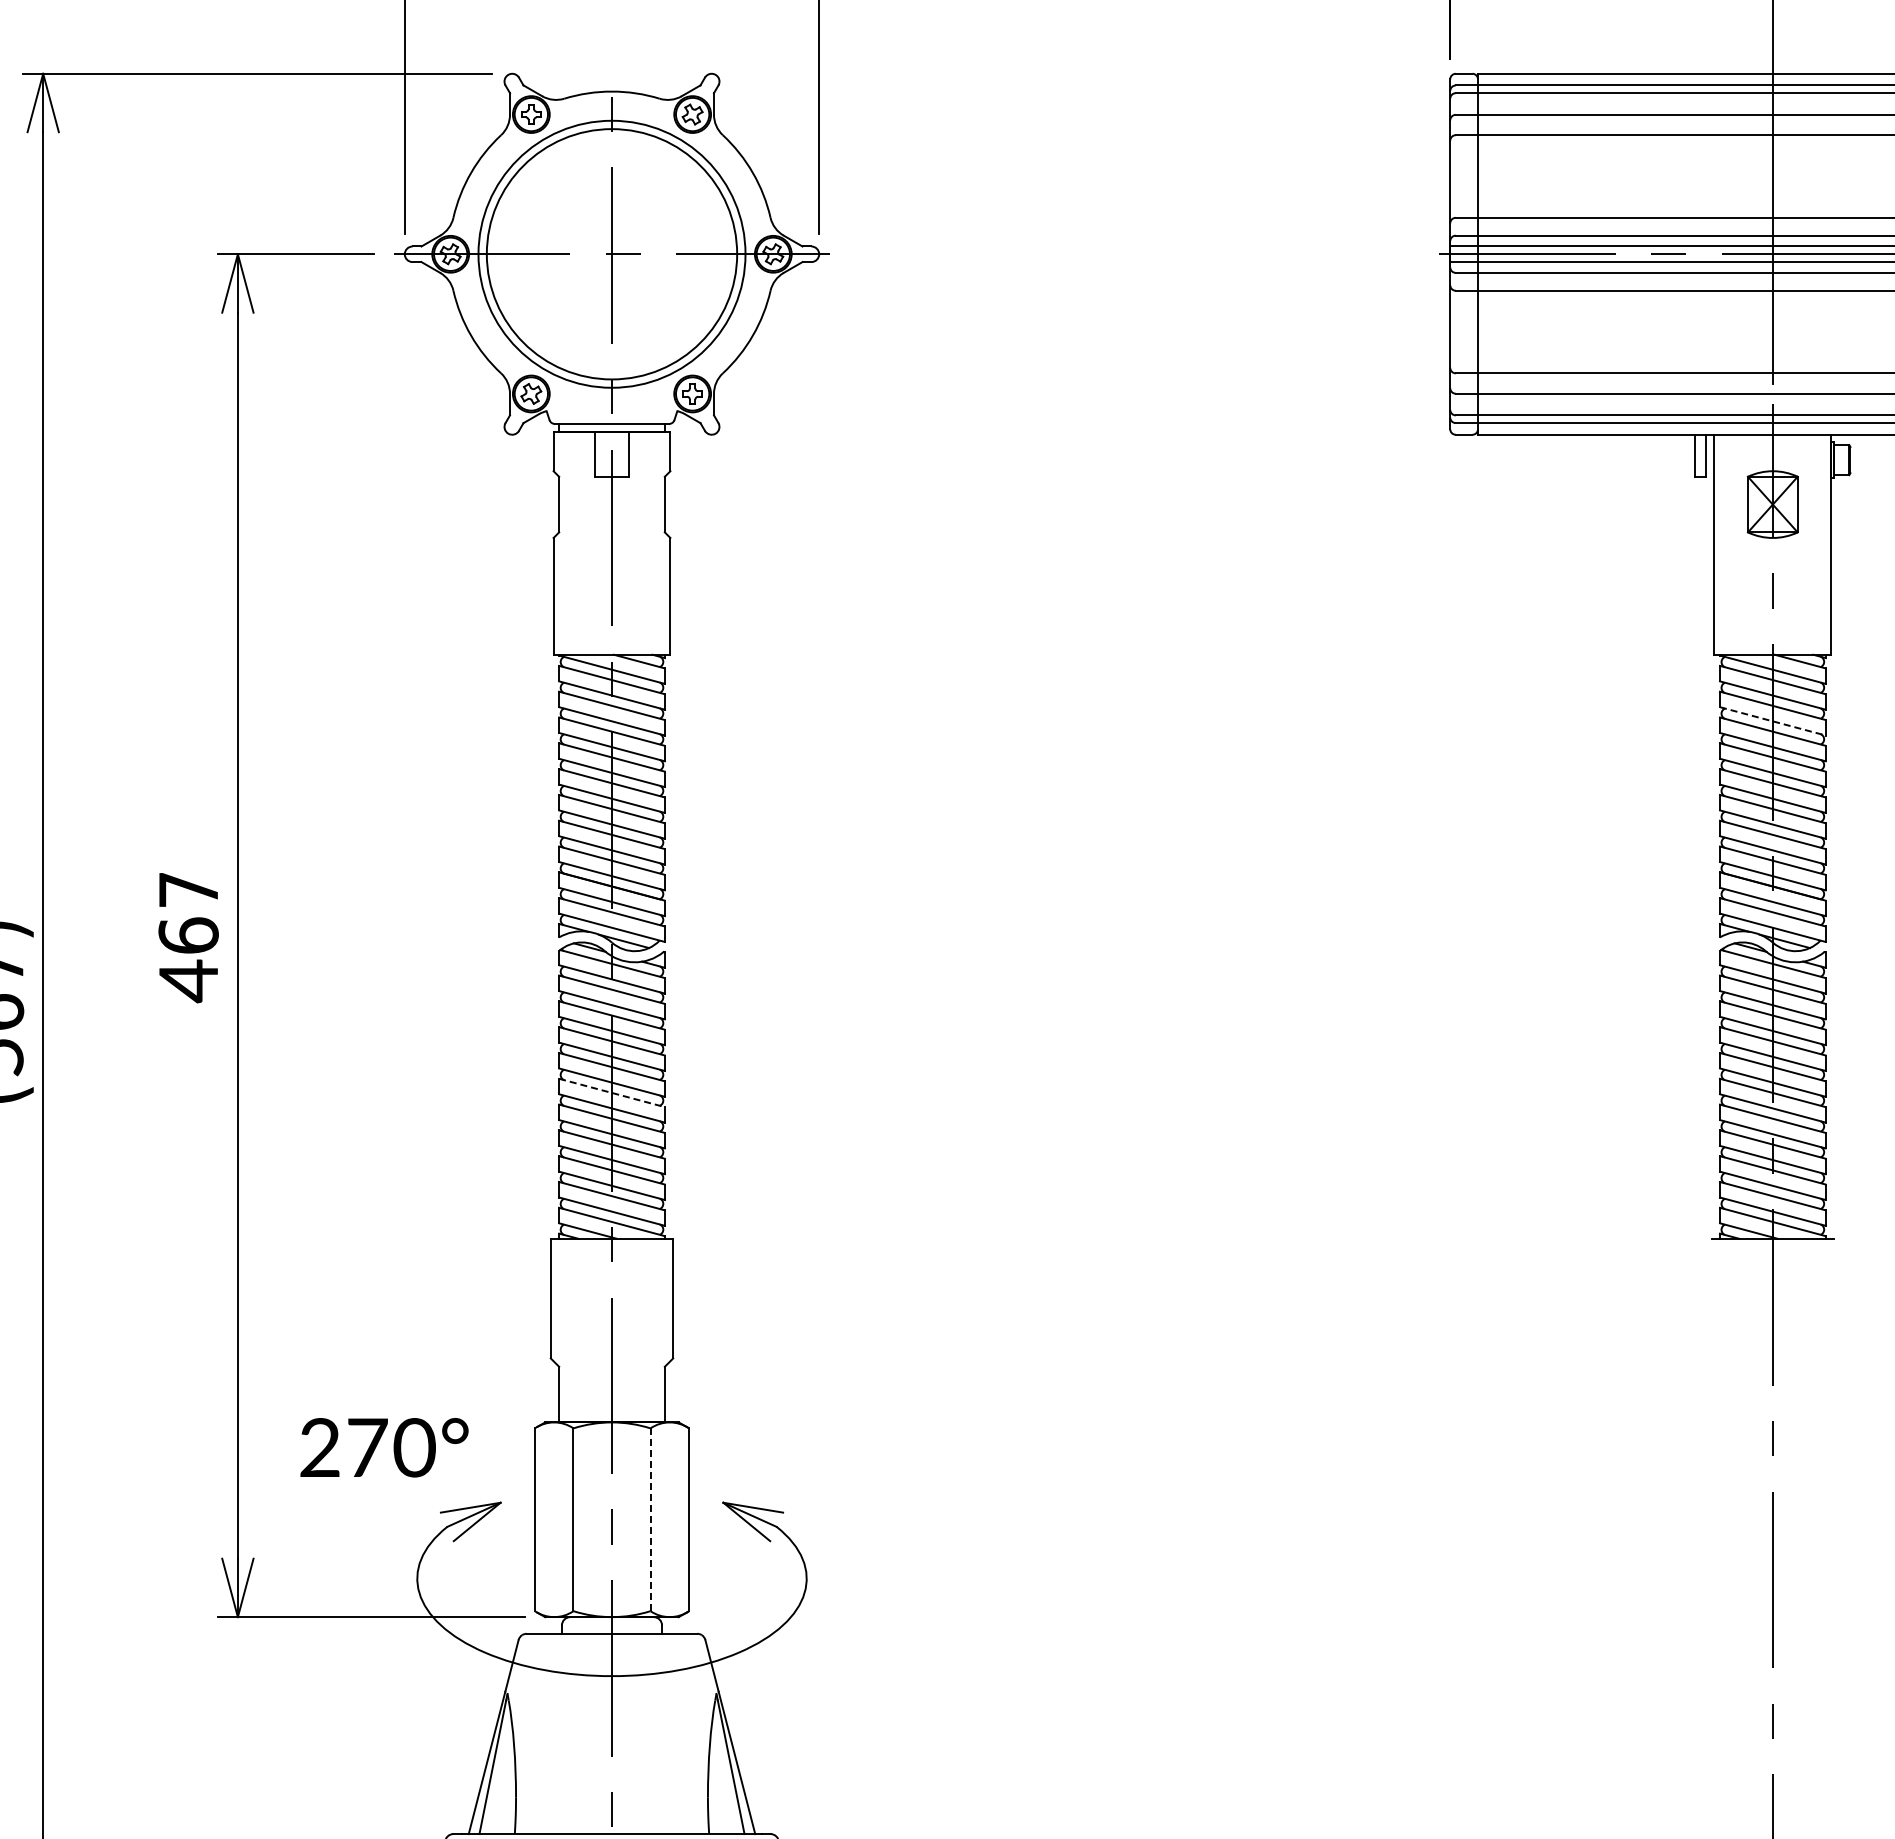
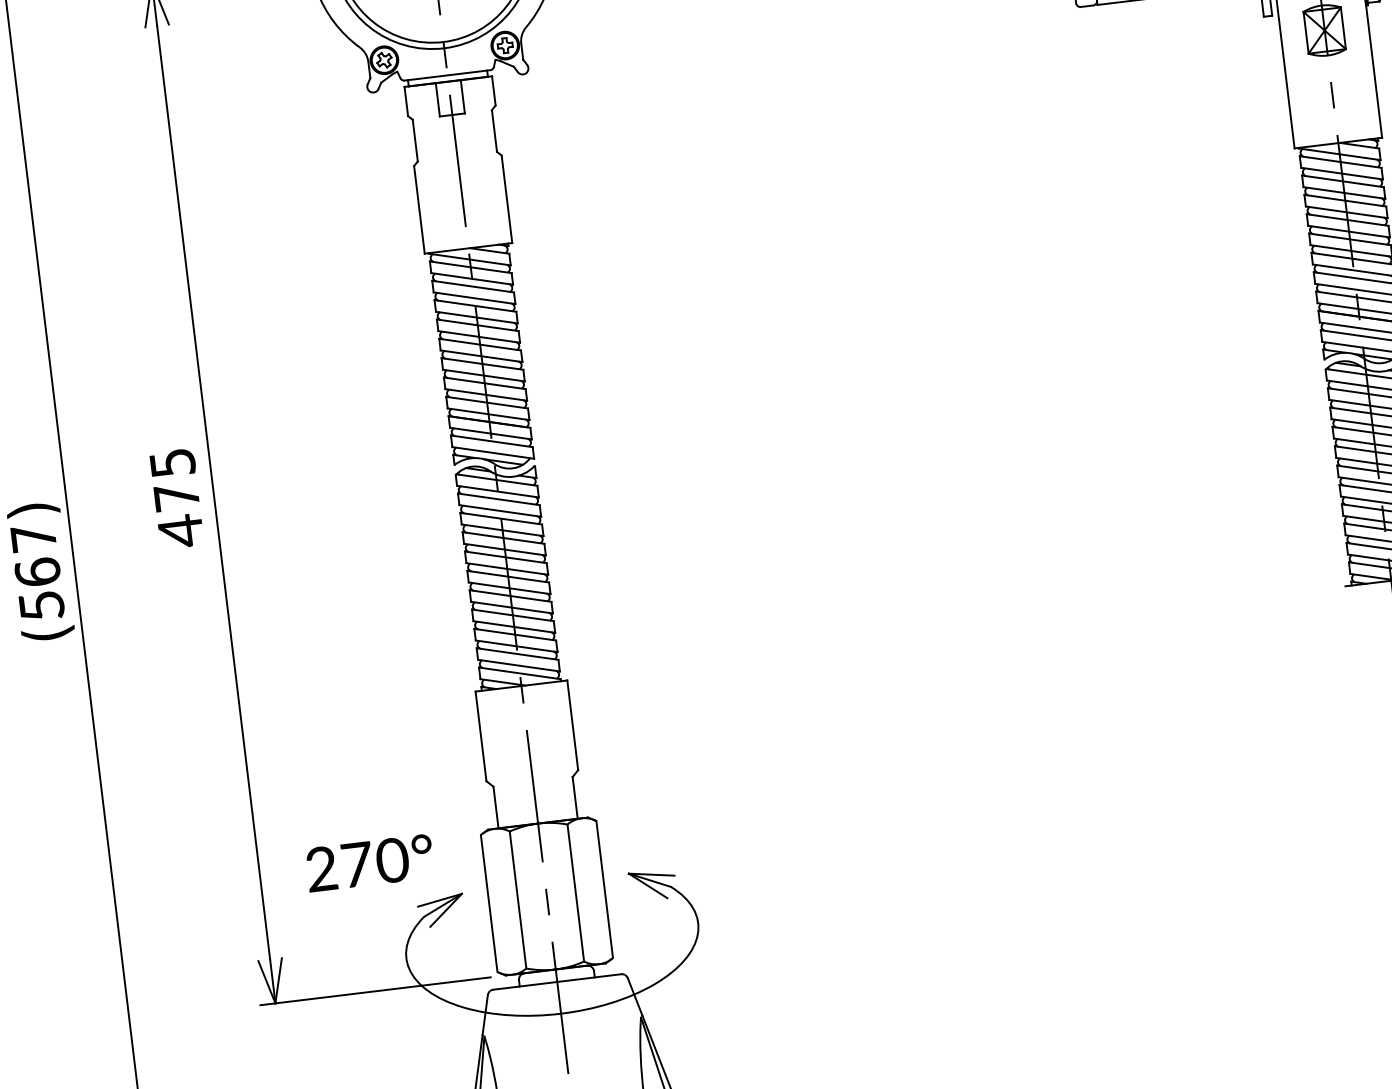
line: (1772, 721) -> (1344, 193), dashed -> solid
text: (188, 913) -> (174, 480), 67 -> 75
line: (612, 1092) -> (508, 576), dashed -> solid
line: (650, 1520) -> (575, 893), dashed -> solid

